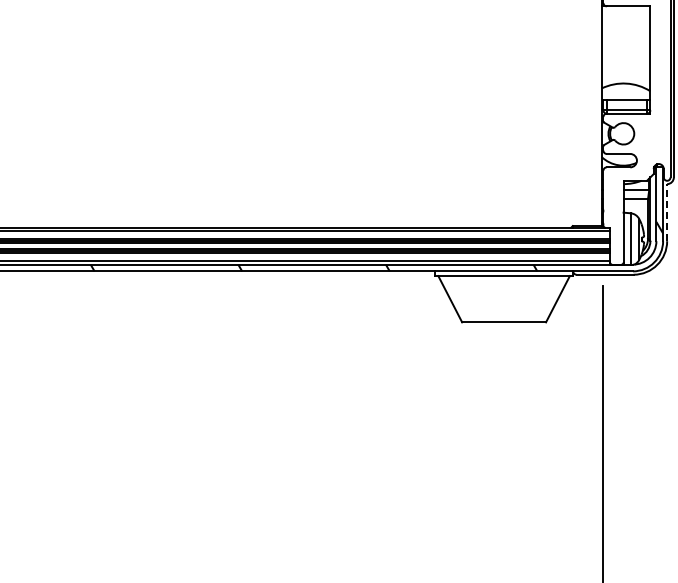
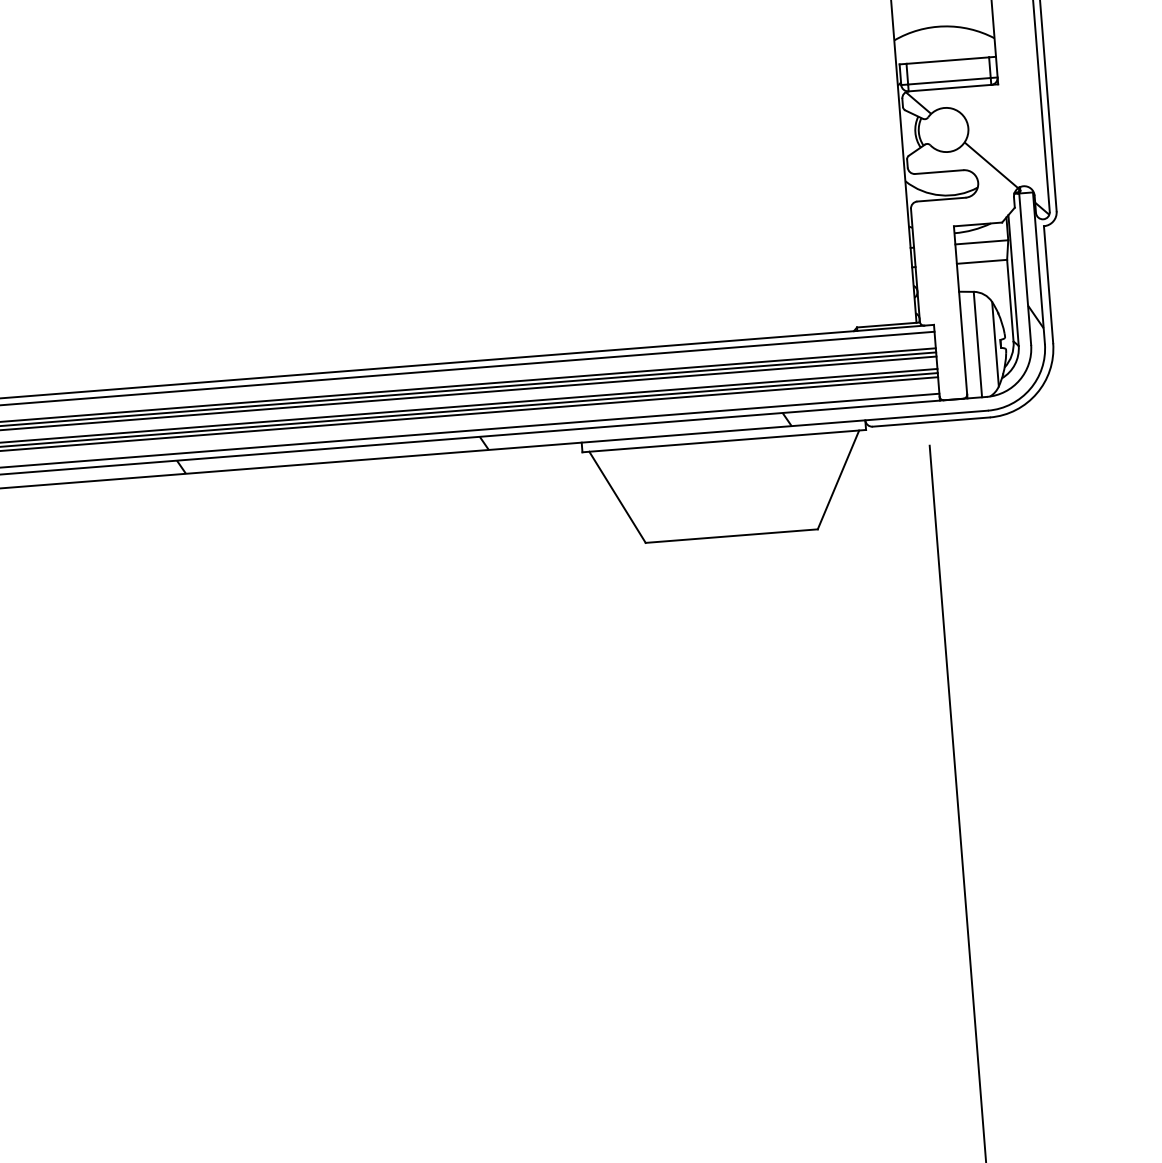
hatch: (637, 146) -> (977, 153), added
line: (667, 212) -> (1049, 284), dashed -> solid

